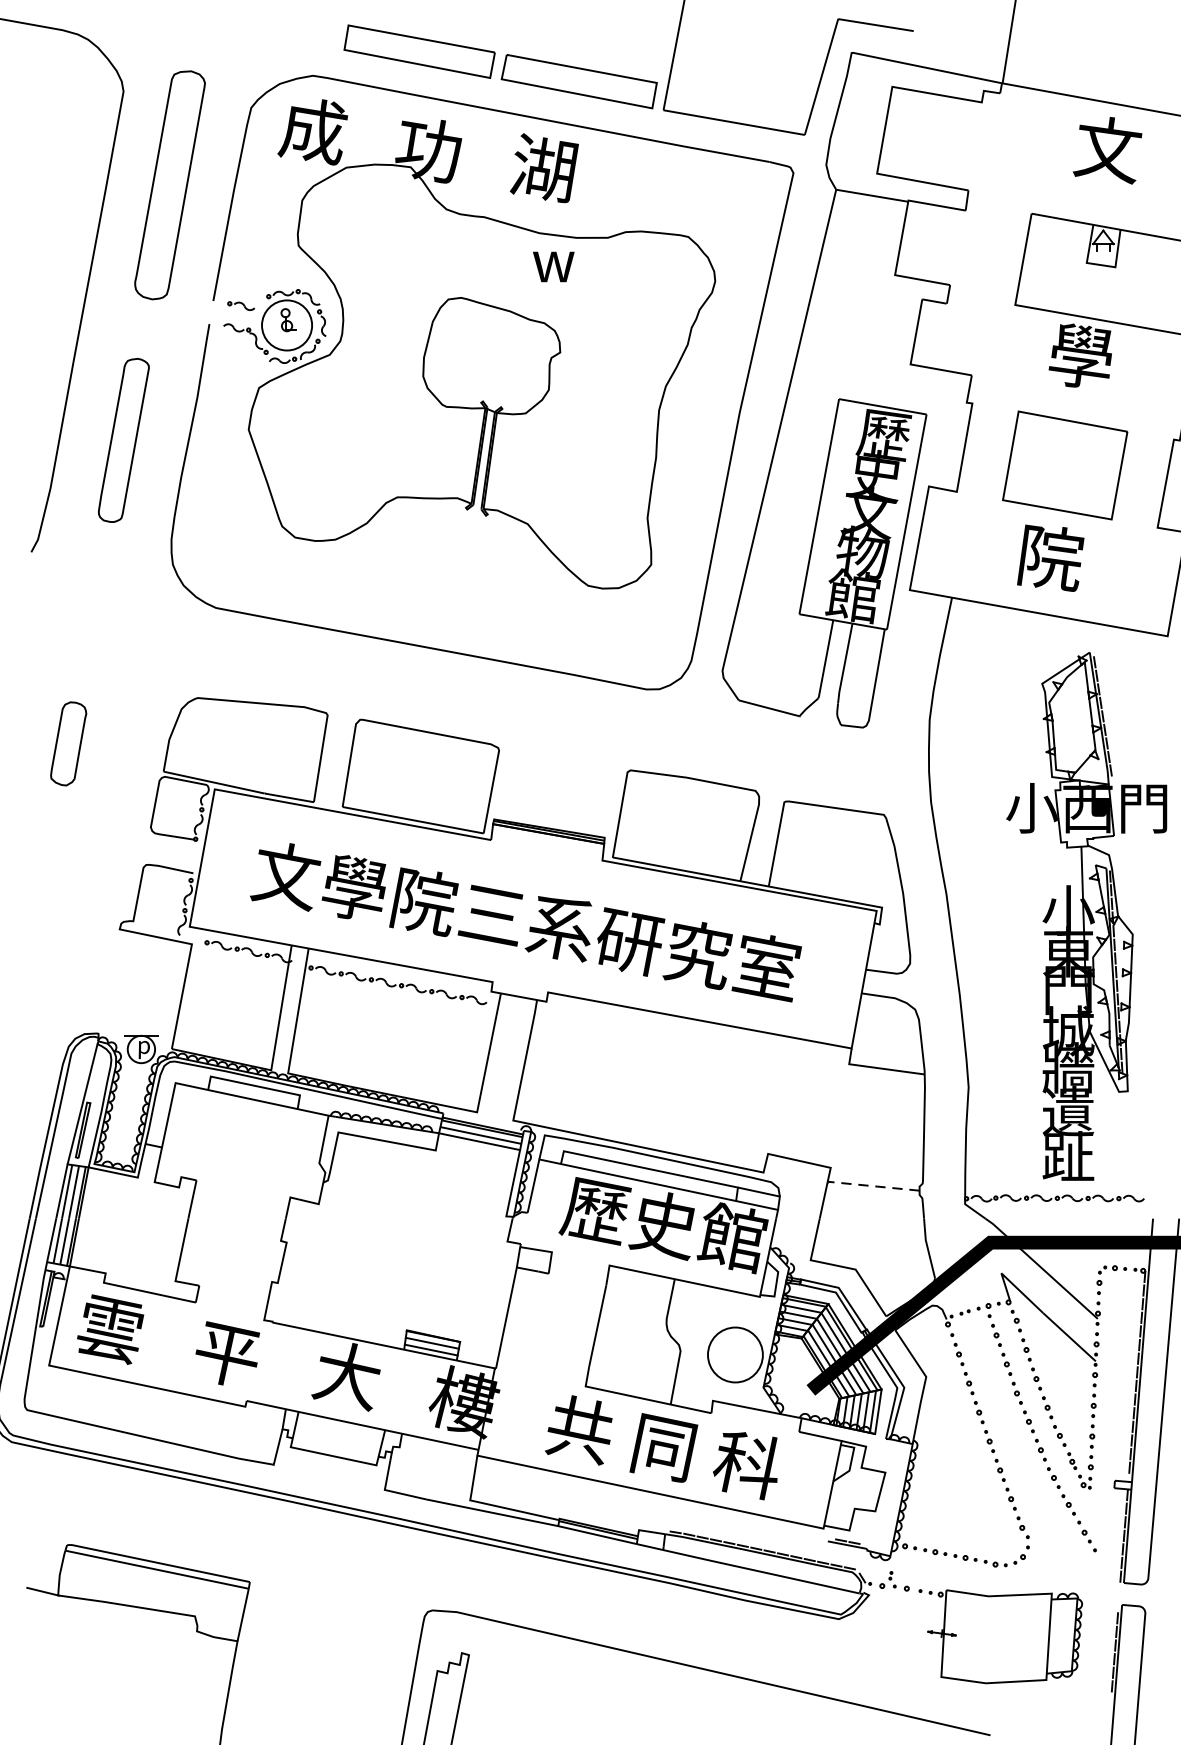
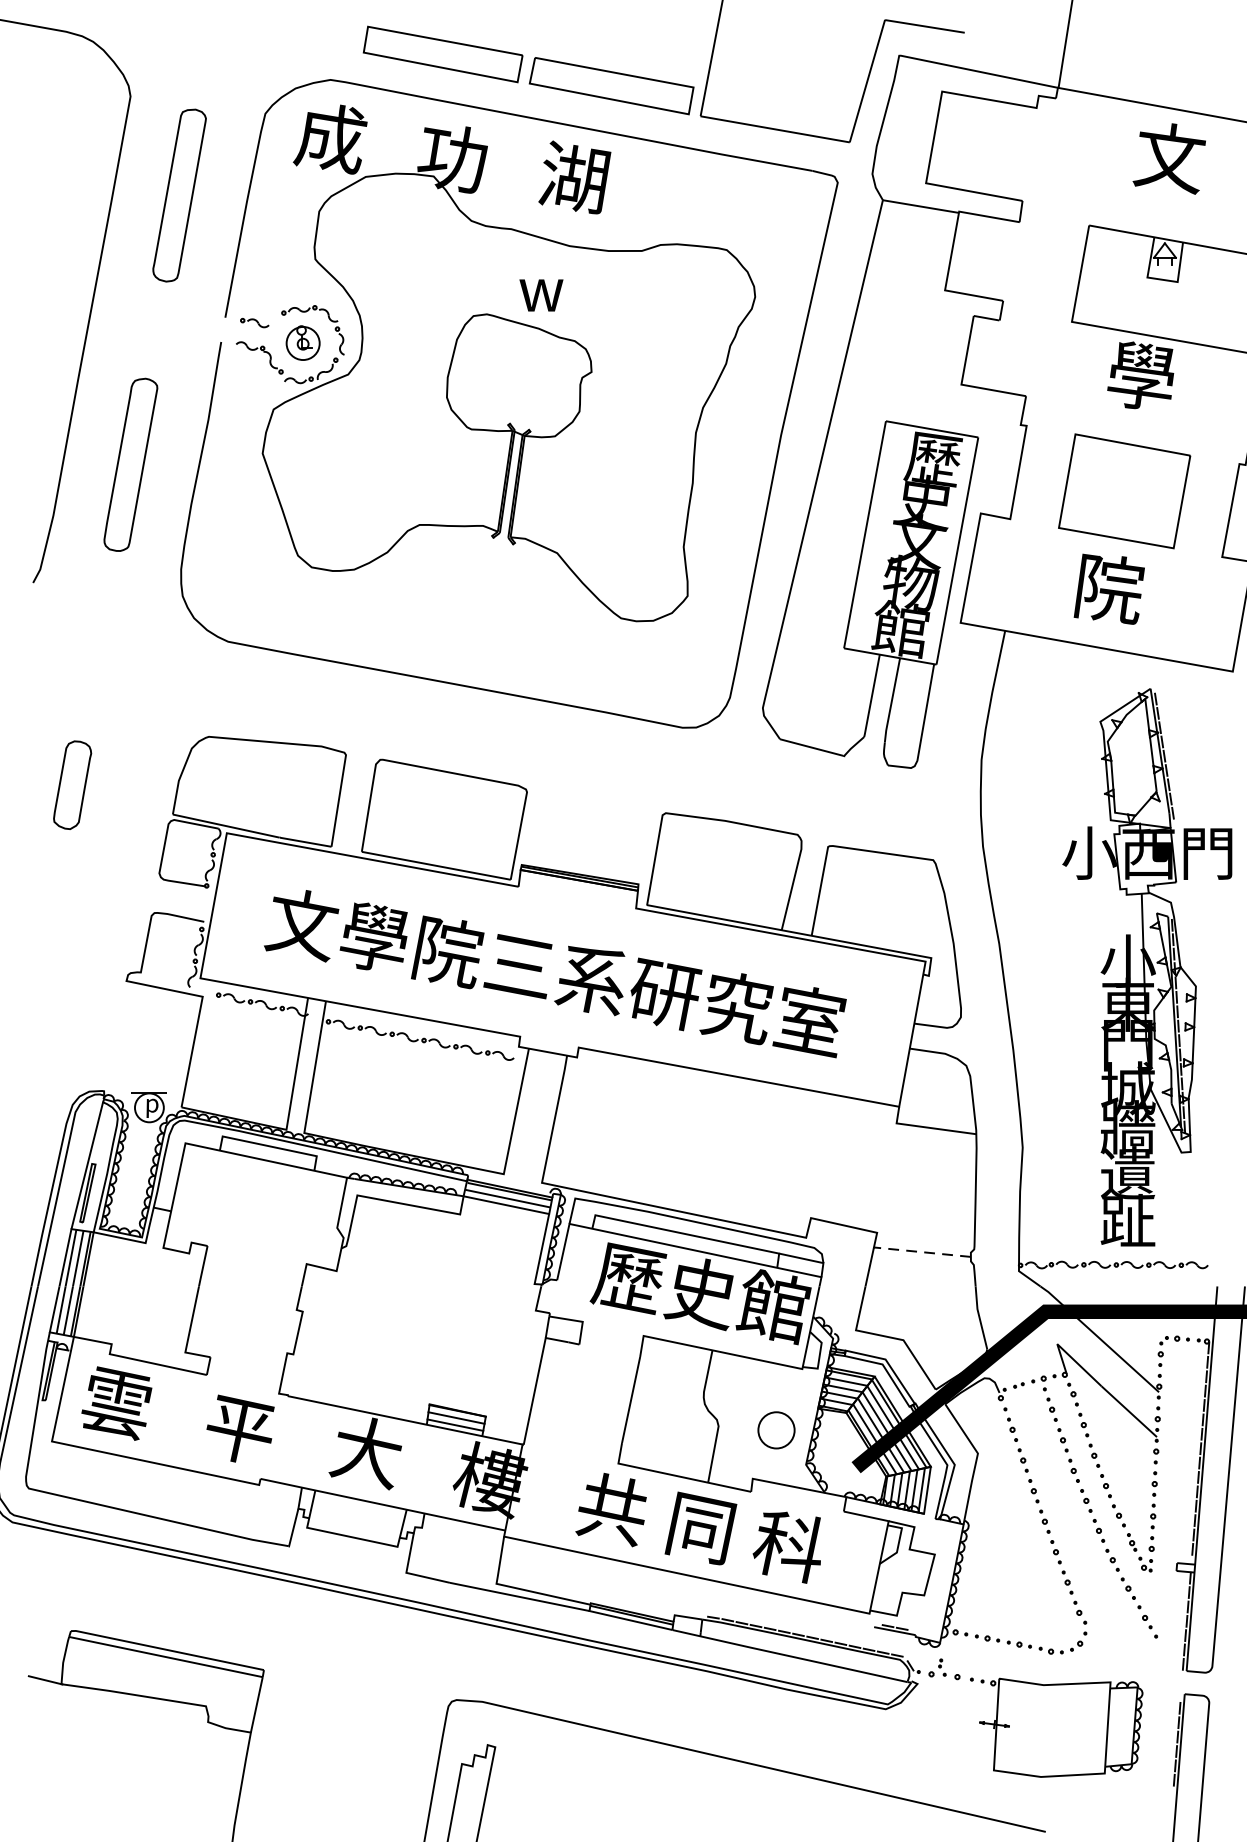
part: (169, 185) -> (179, 195), size x0.71
text: (553, 266) -> (541, 294), moved
circle: (286, 325) -> (302, 343), size x0.62
circle: (735, 1354) -> (776, 1429), size x0.62

